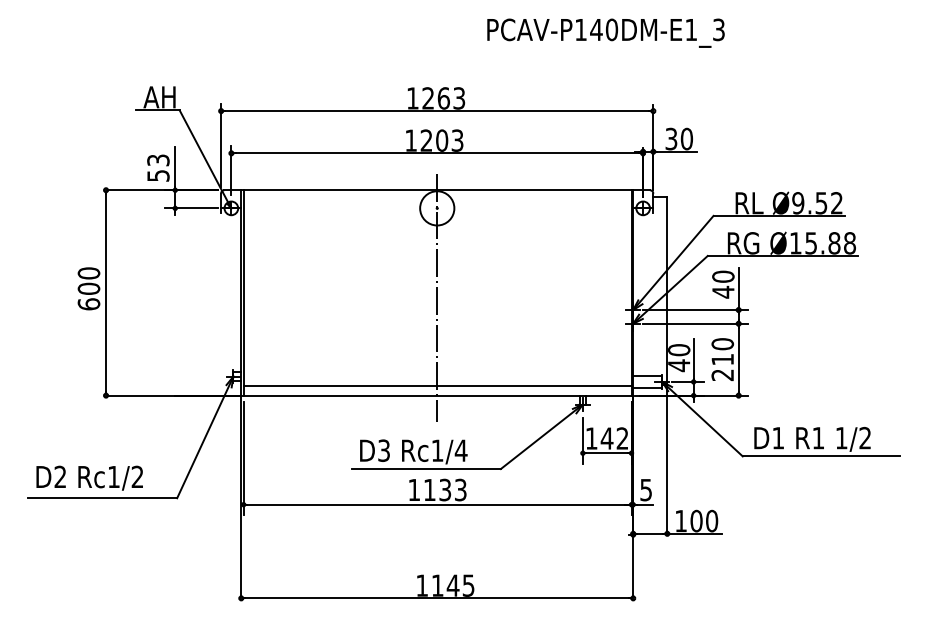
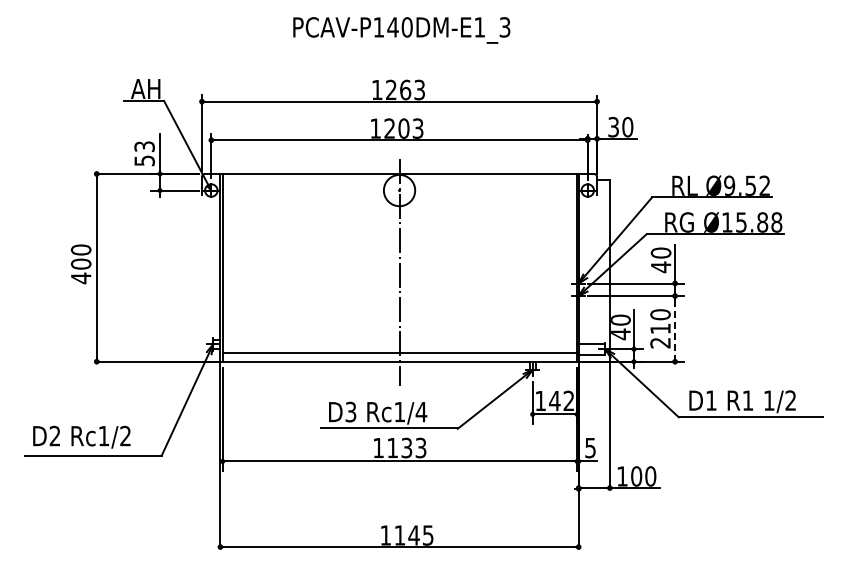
text: (605, 33) -> (401, 30), moved
text: (88, 304) -> (80, 278), 600 -> 400
line: (739, 360) -> (675, 329), solid -> dashed

